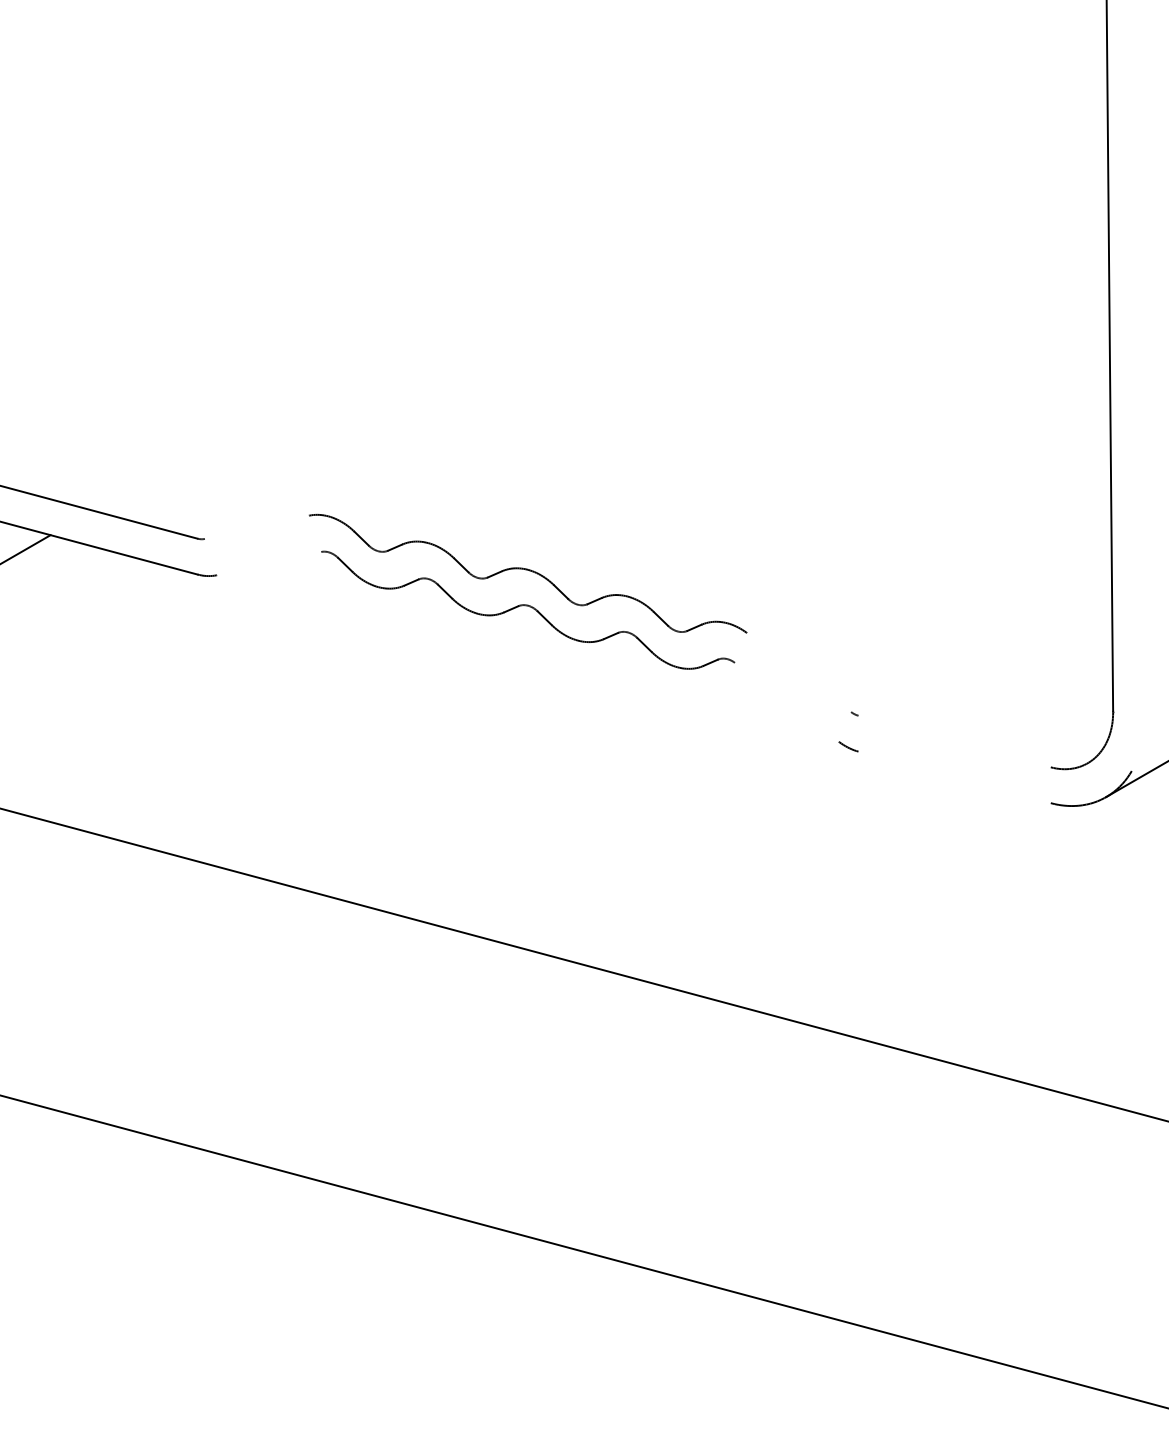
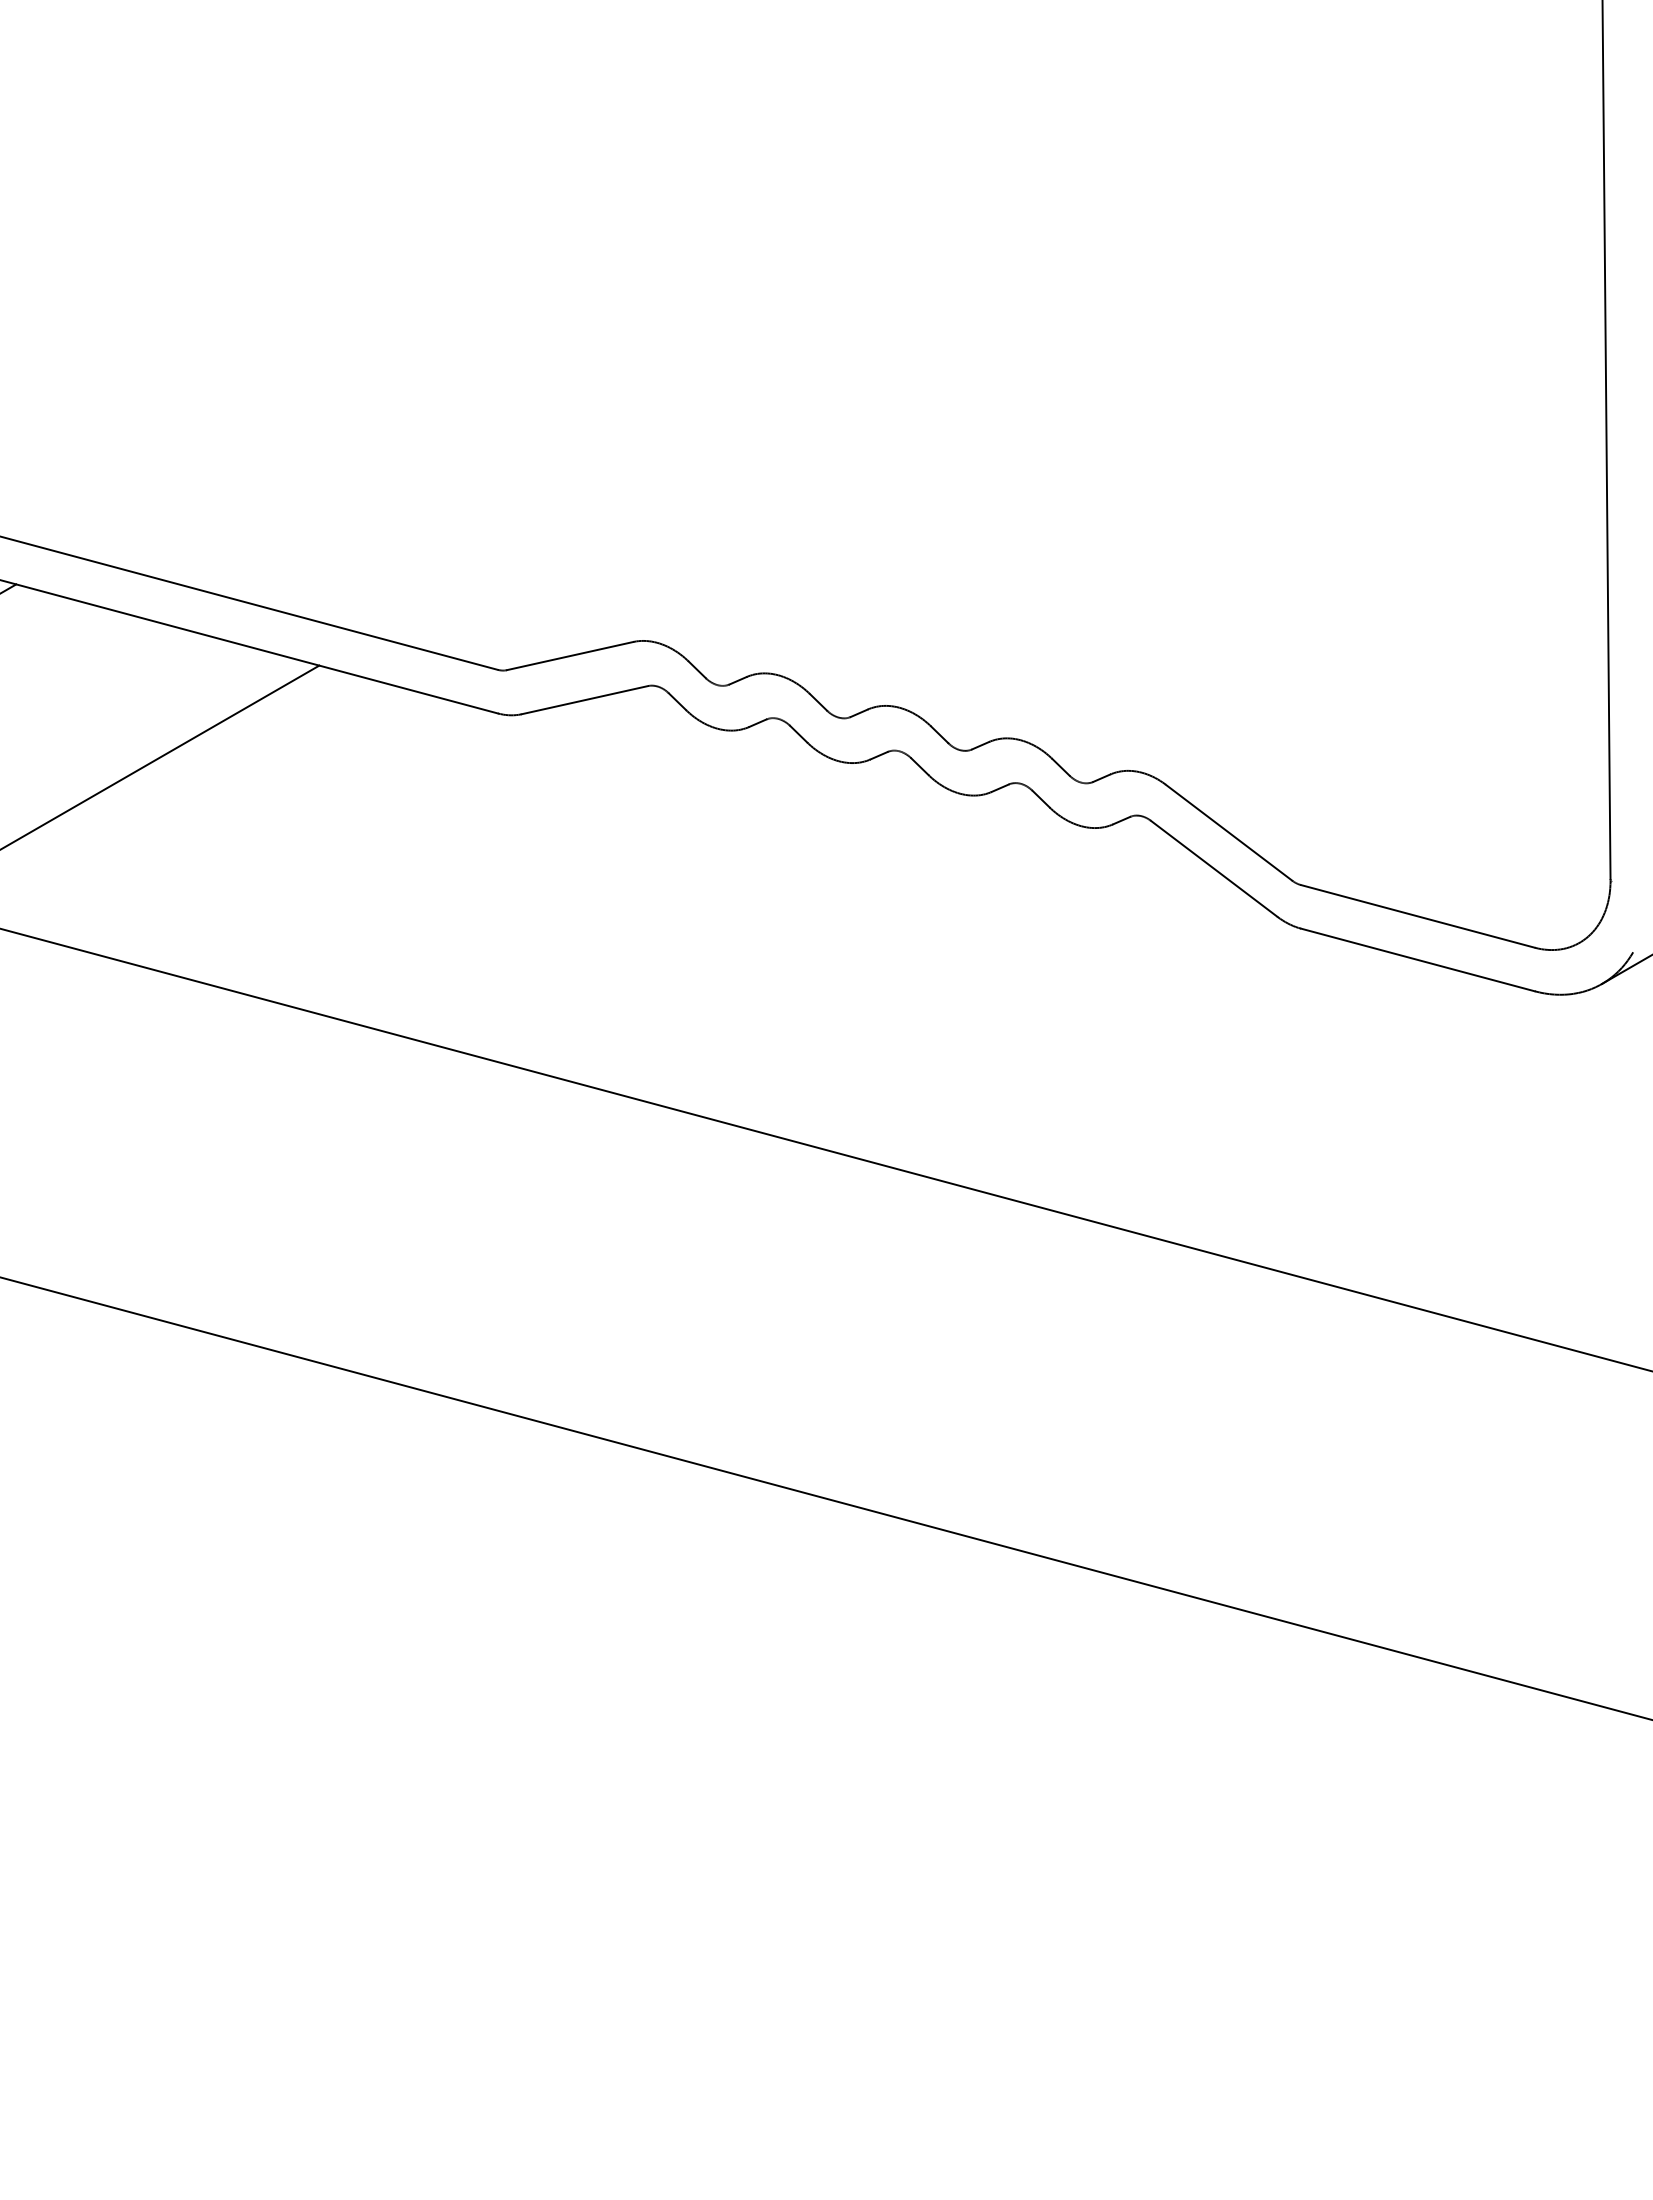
line: (256, 527) -> (569, 656), added
line: (268, 563) -> (584, 700), added
line: (798, 672) -> (1228, 832), added
line: (786, 702) -> (1213, 868), added
line: (954, 741) -> (1417, 916), added
line: (954, 777) -> (1417, 959), added

